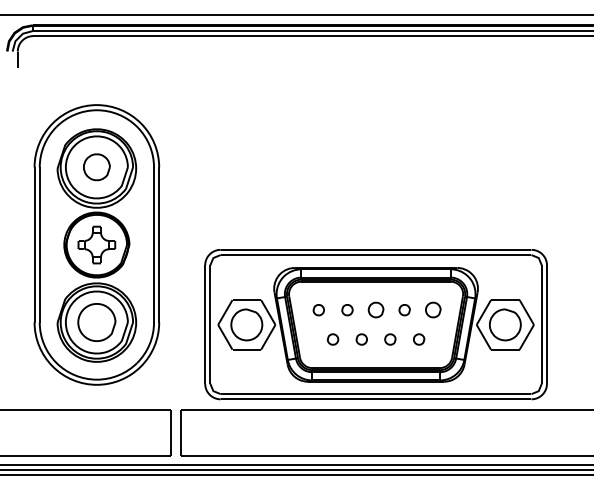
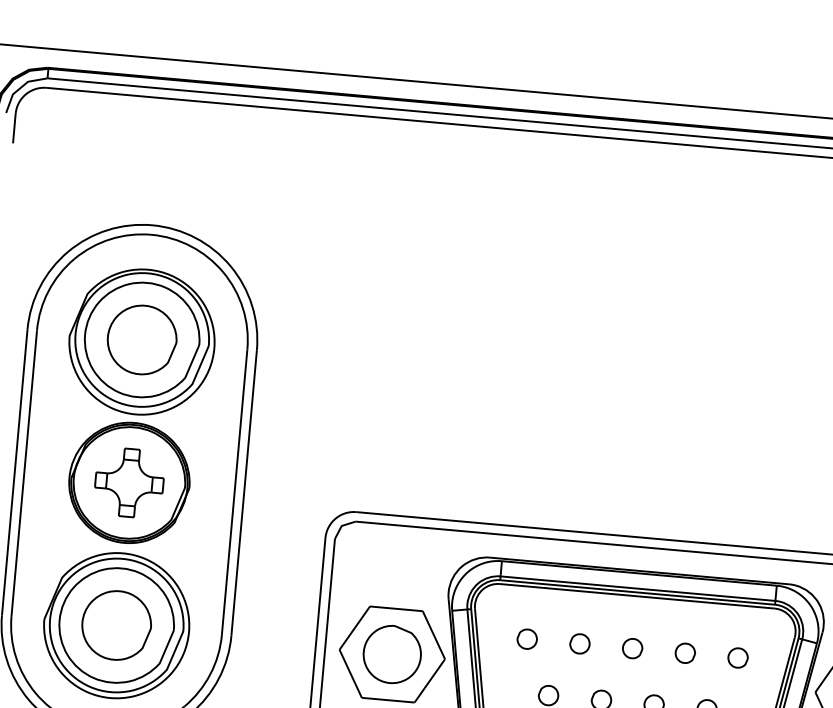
part: (96, 166) -> (141, 338), size x1.43
part: (375, 310) -> (631, 649), size x0.71
part: (433, 310) -> (738, 658), size x0.71

